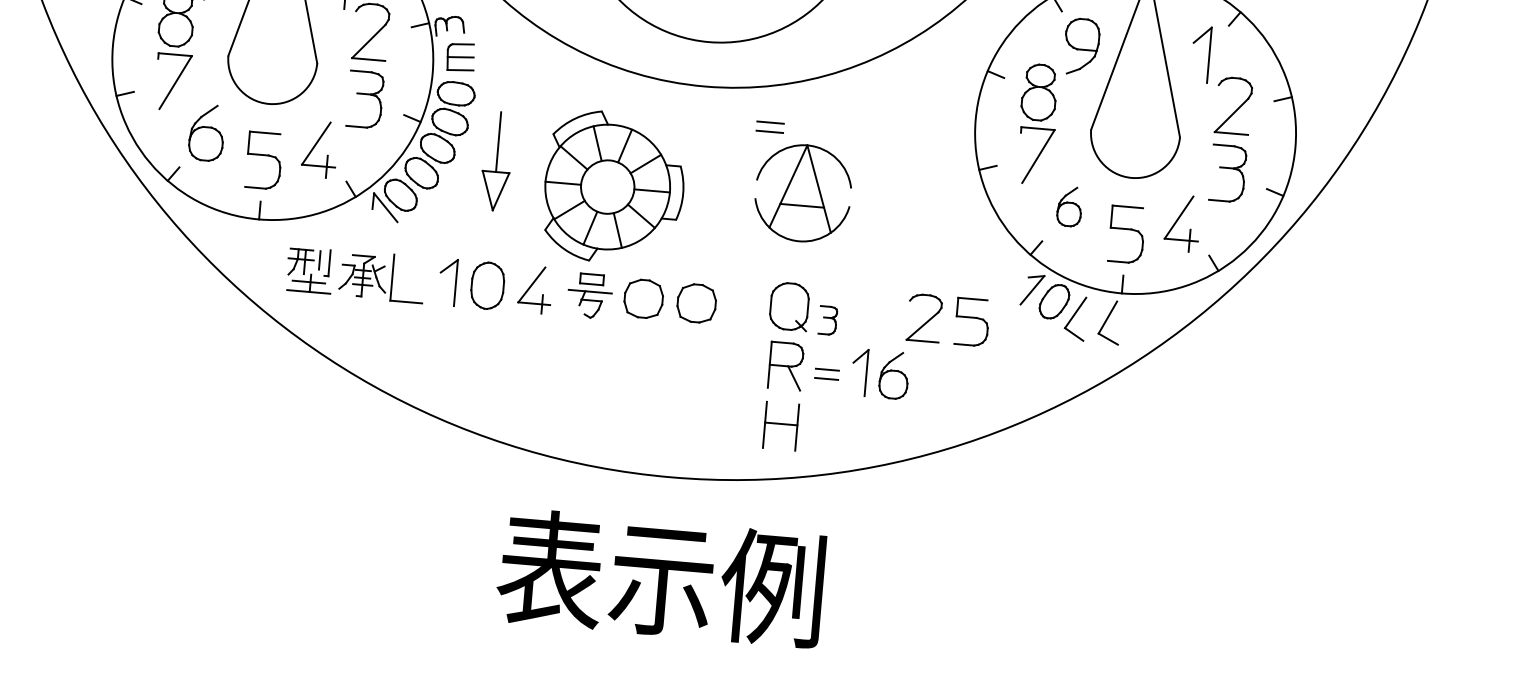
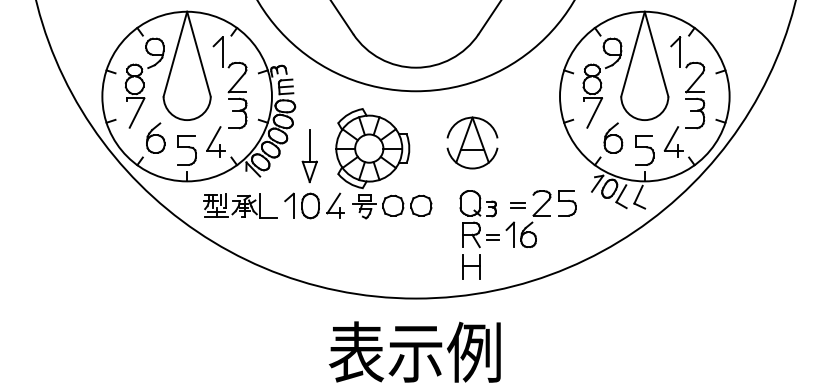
part: (769, 126) -> (517, 205), moved
part: (496, 162) -> (309, 156), moved
part: (1069, 205) -> (613, 137), size x1.43

